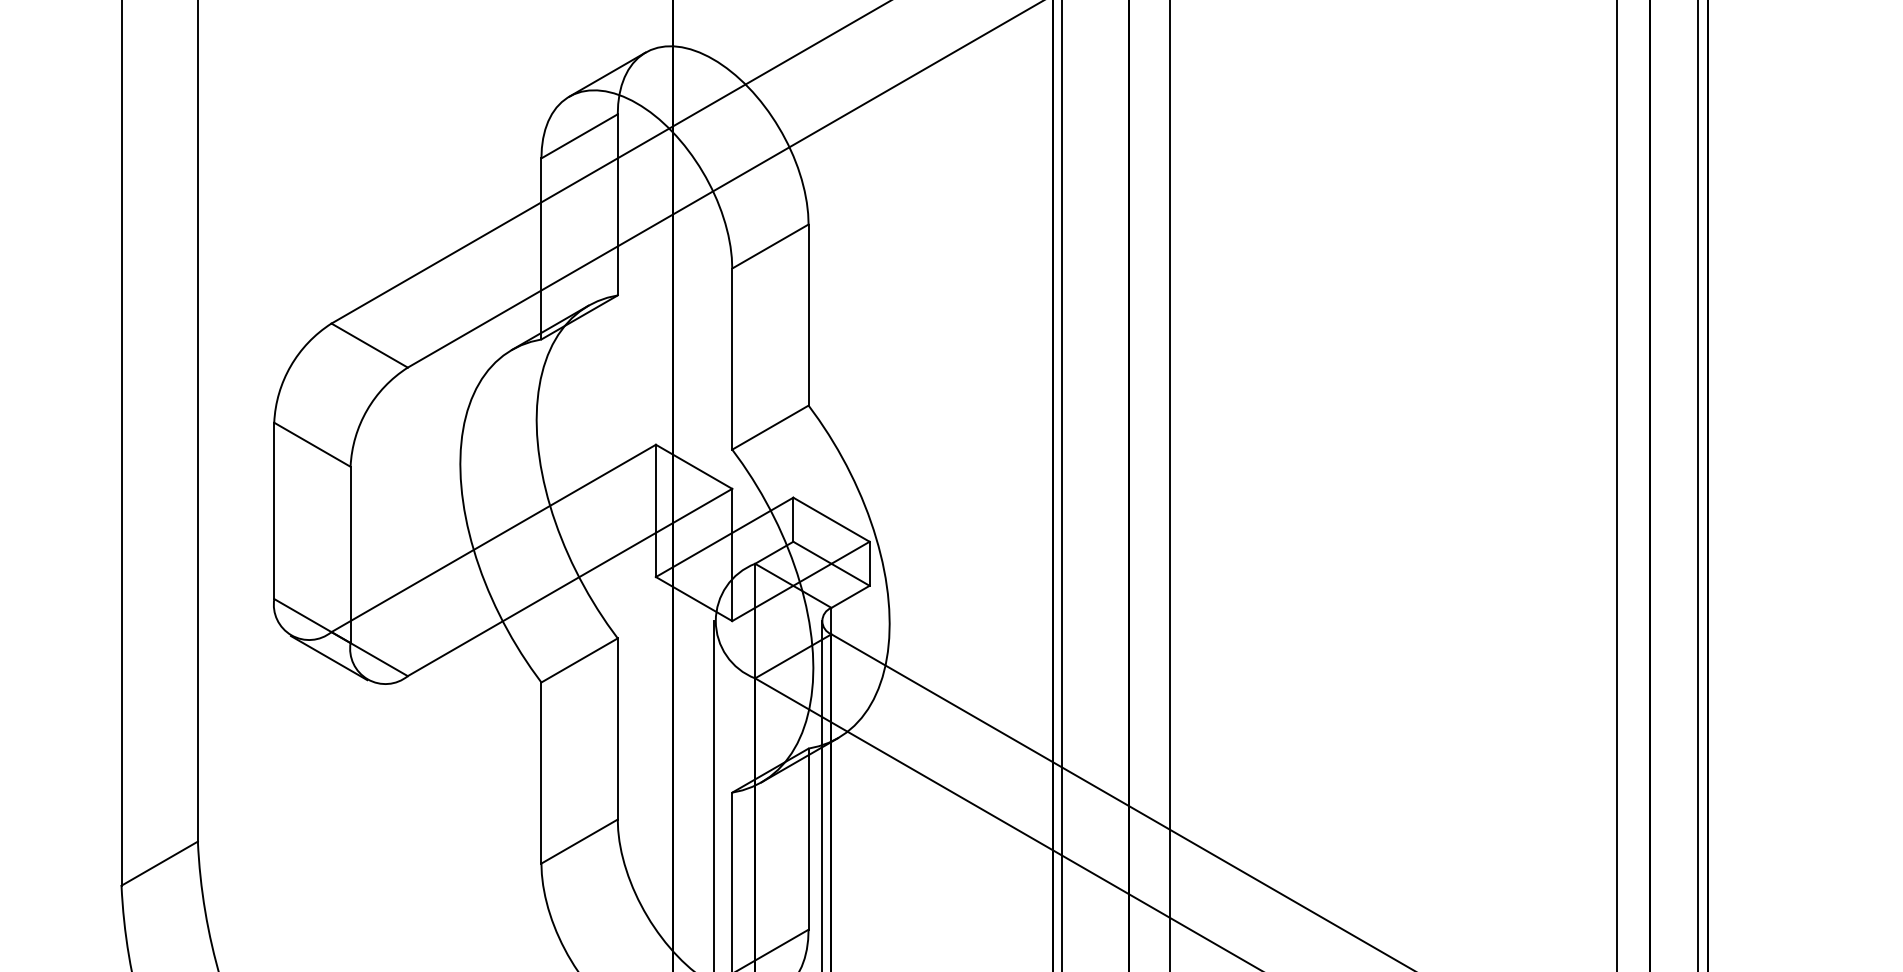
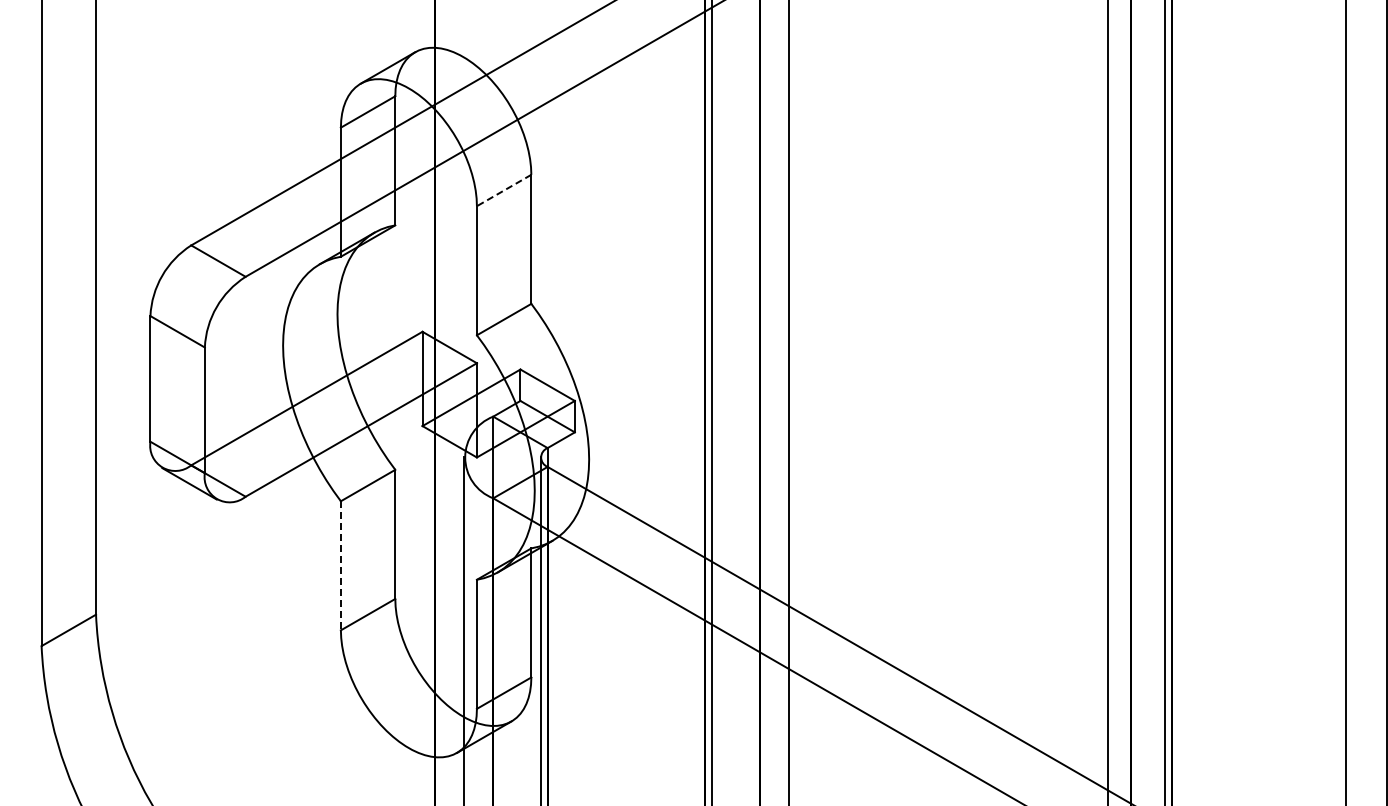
line: (769, 246) -> (503, 190), solid -> dashed
line: (540, 772) -> (340, 565), solid -> dashed

